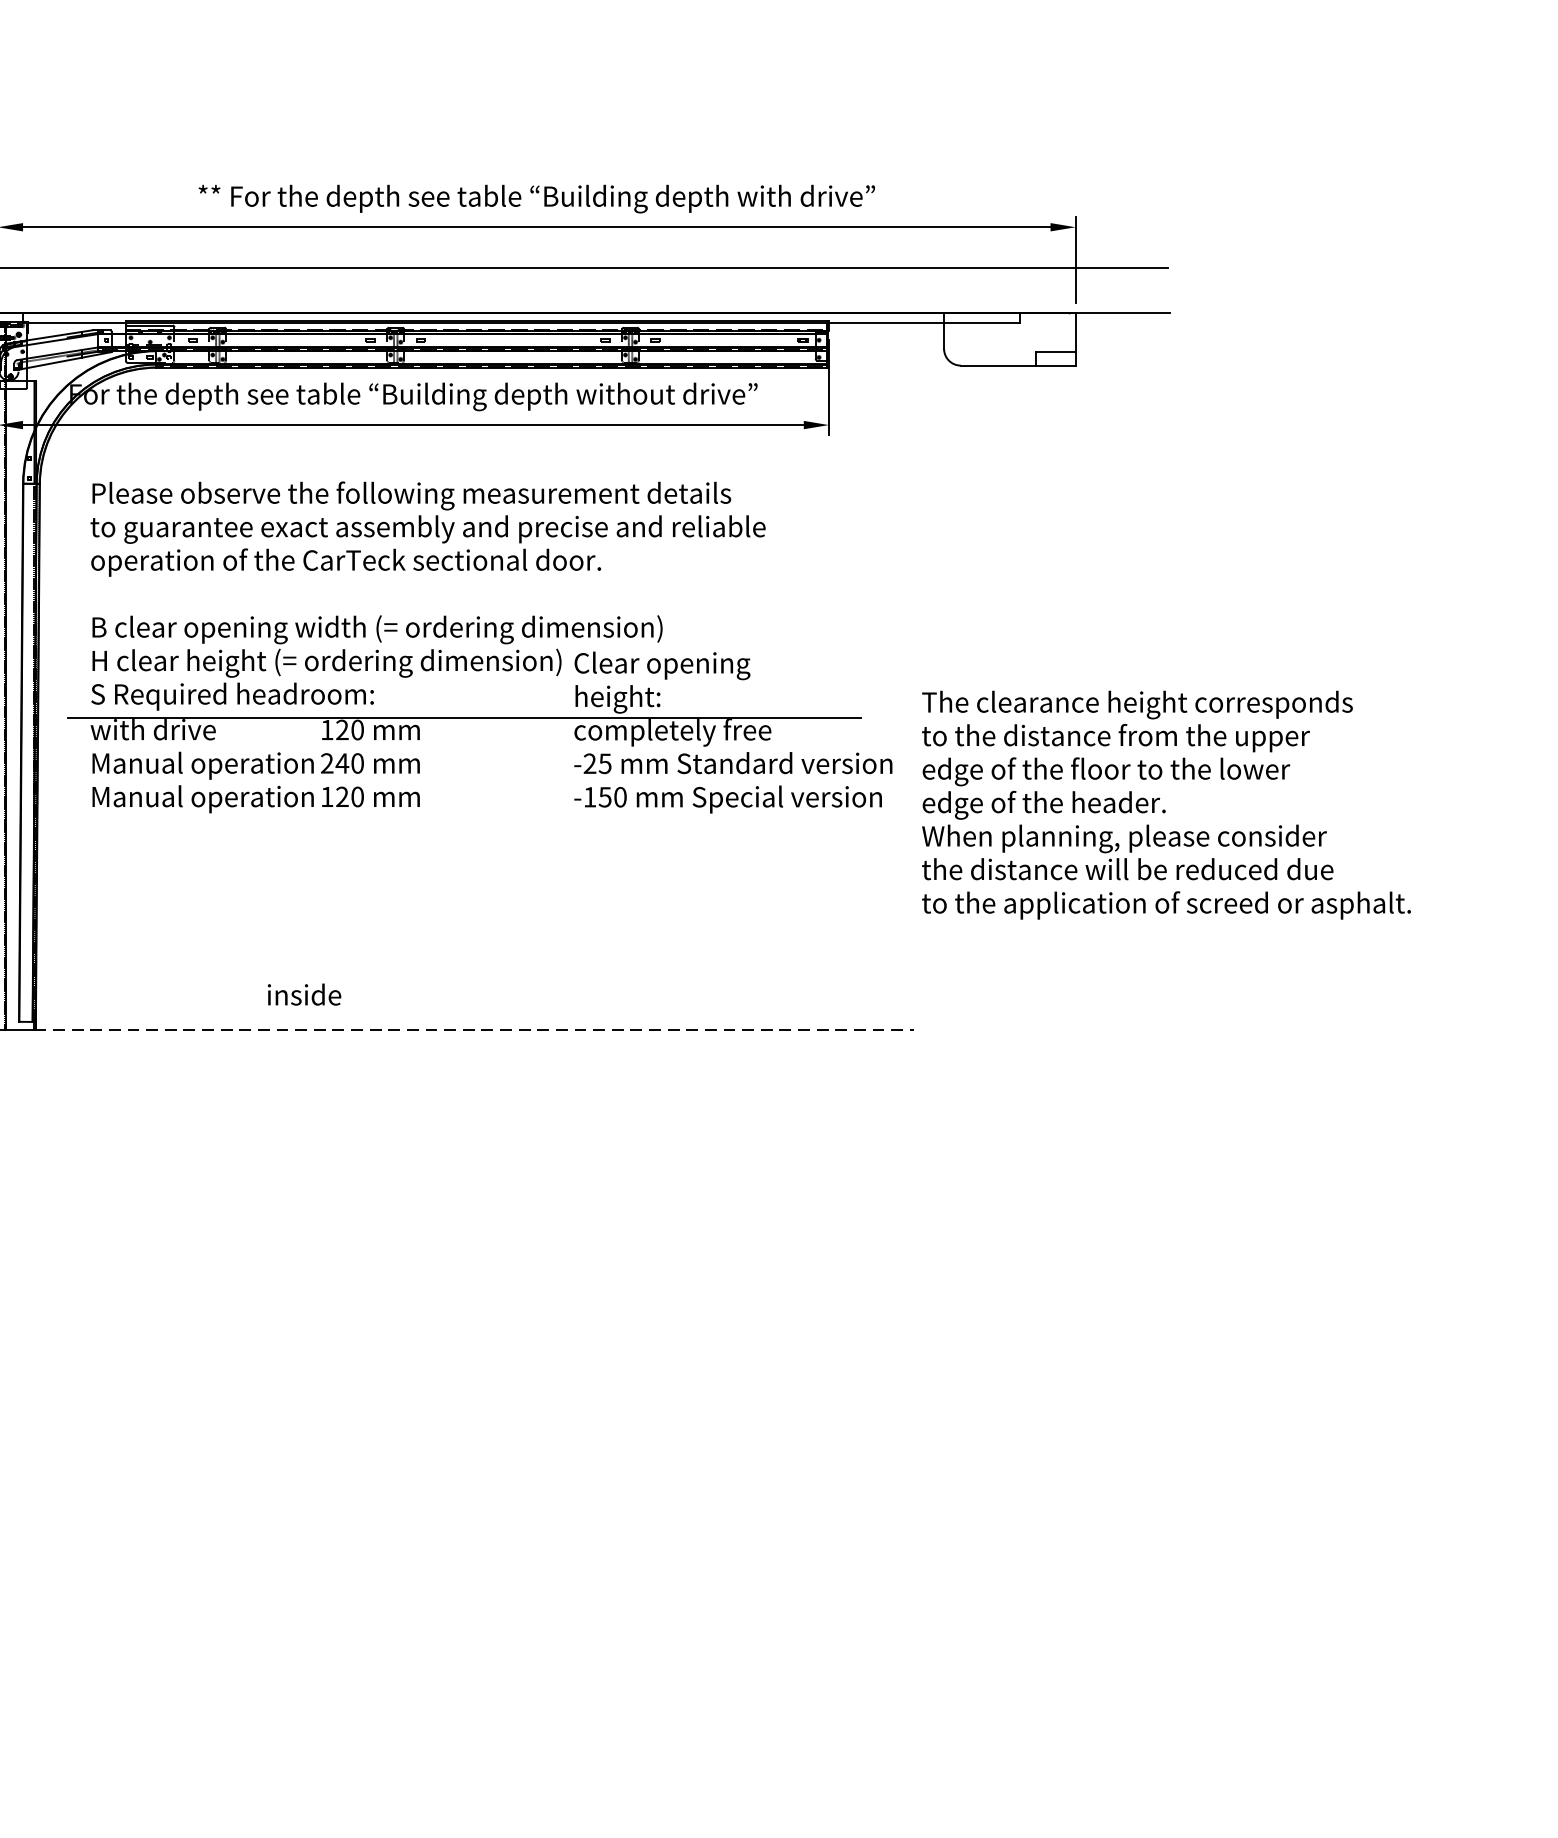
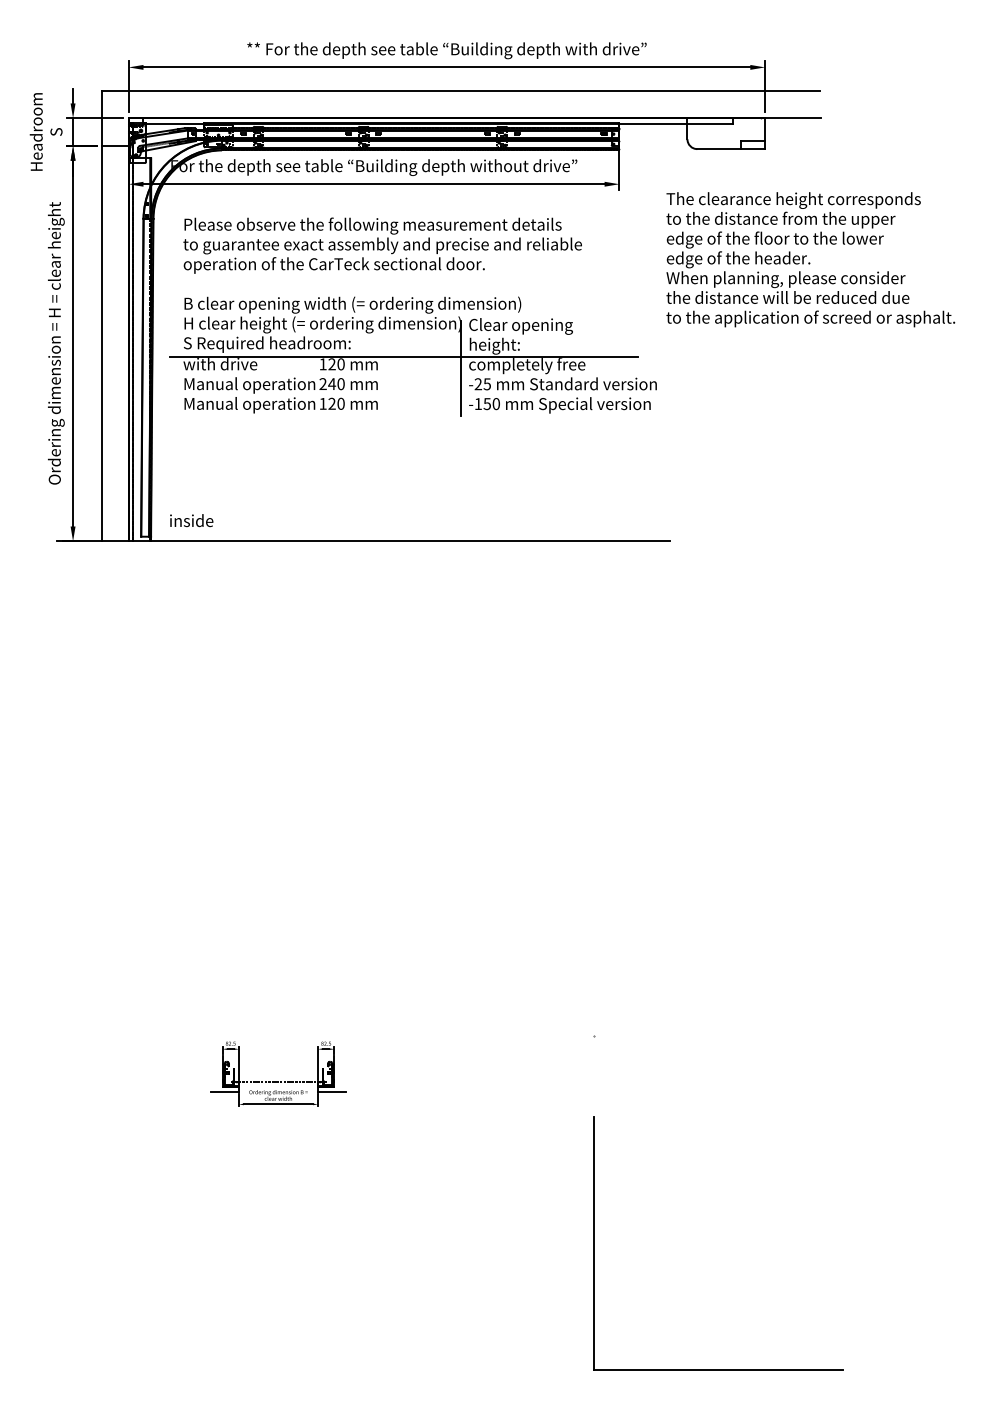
line: (561, 737) -> (461, 368), added
text: (1165, 804) -> (810, 259), moved
text: (304, 994) -> (191, 520), moved
line: (473, 1029) -> (409, 541), dashed -> solid

